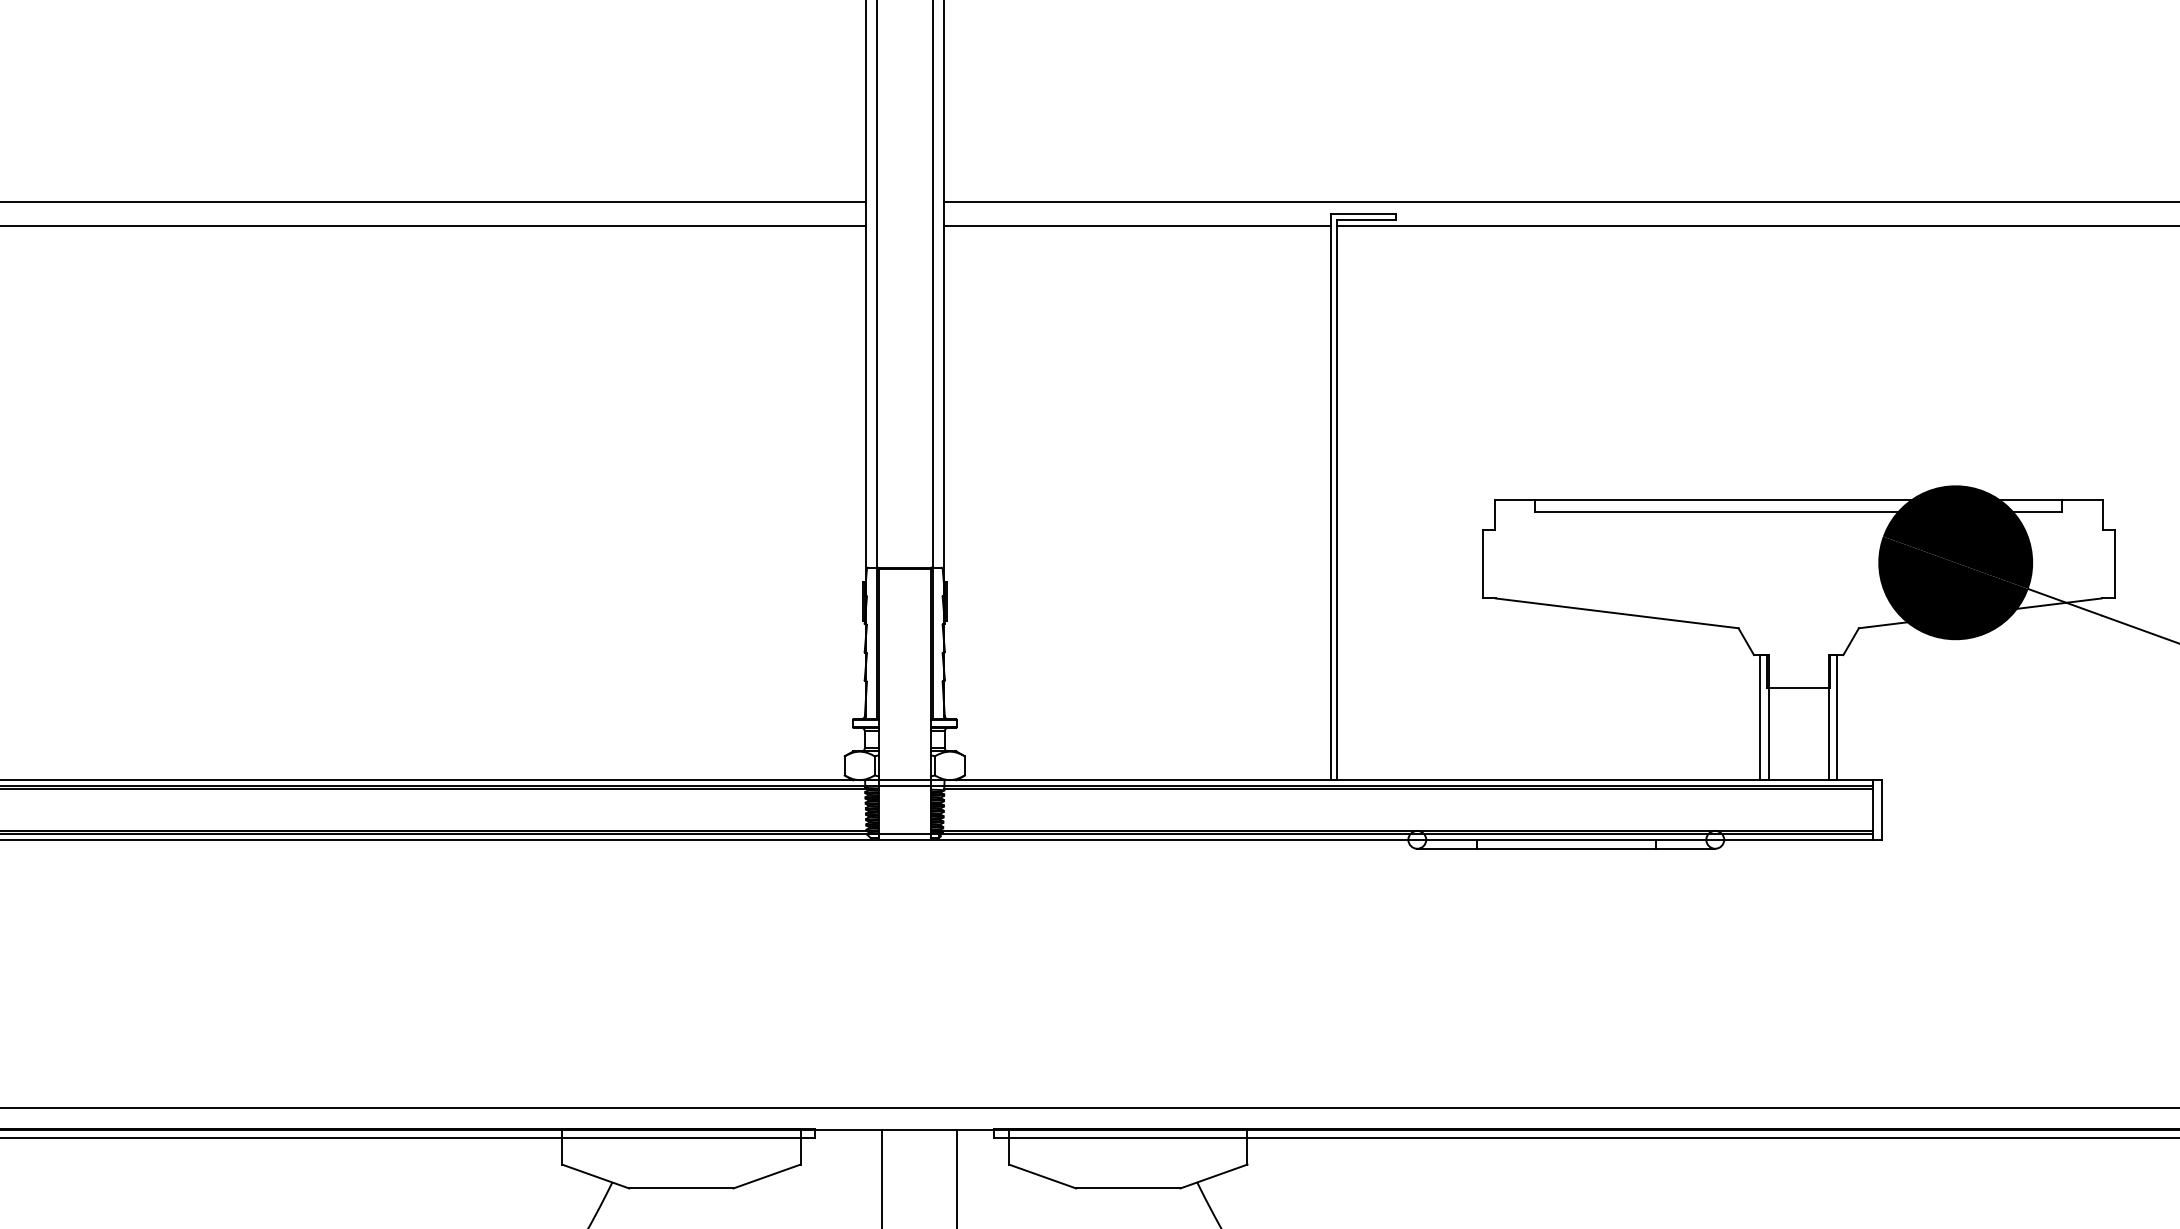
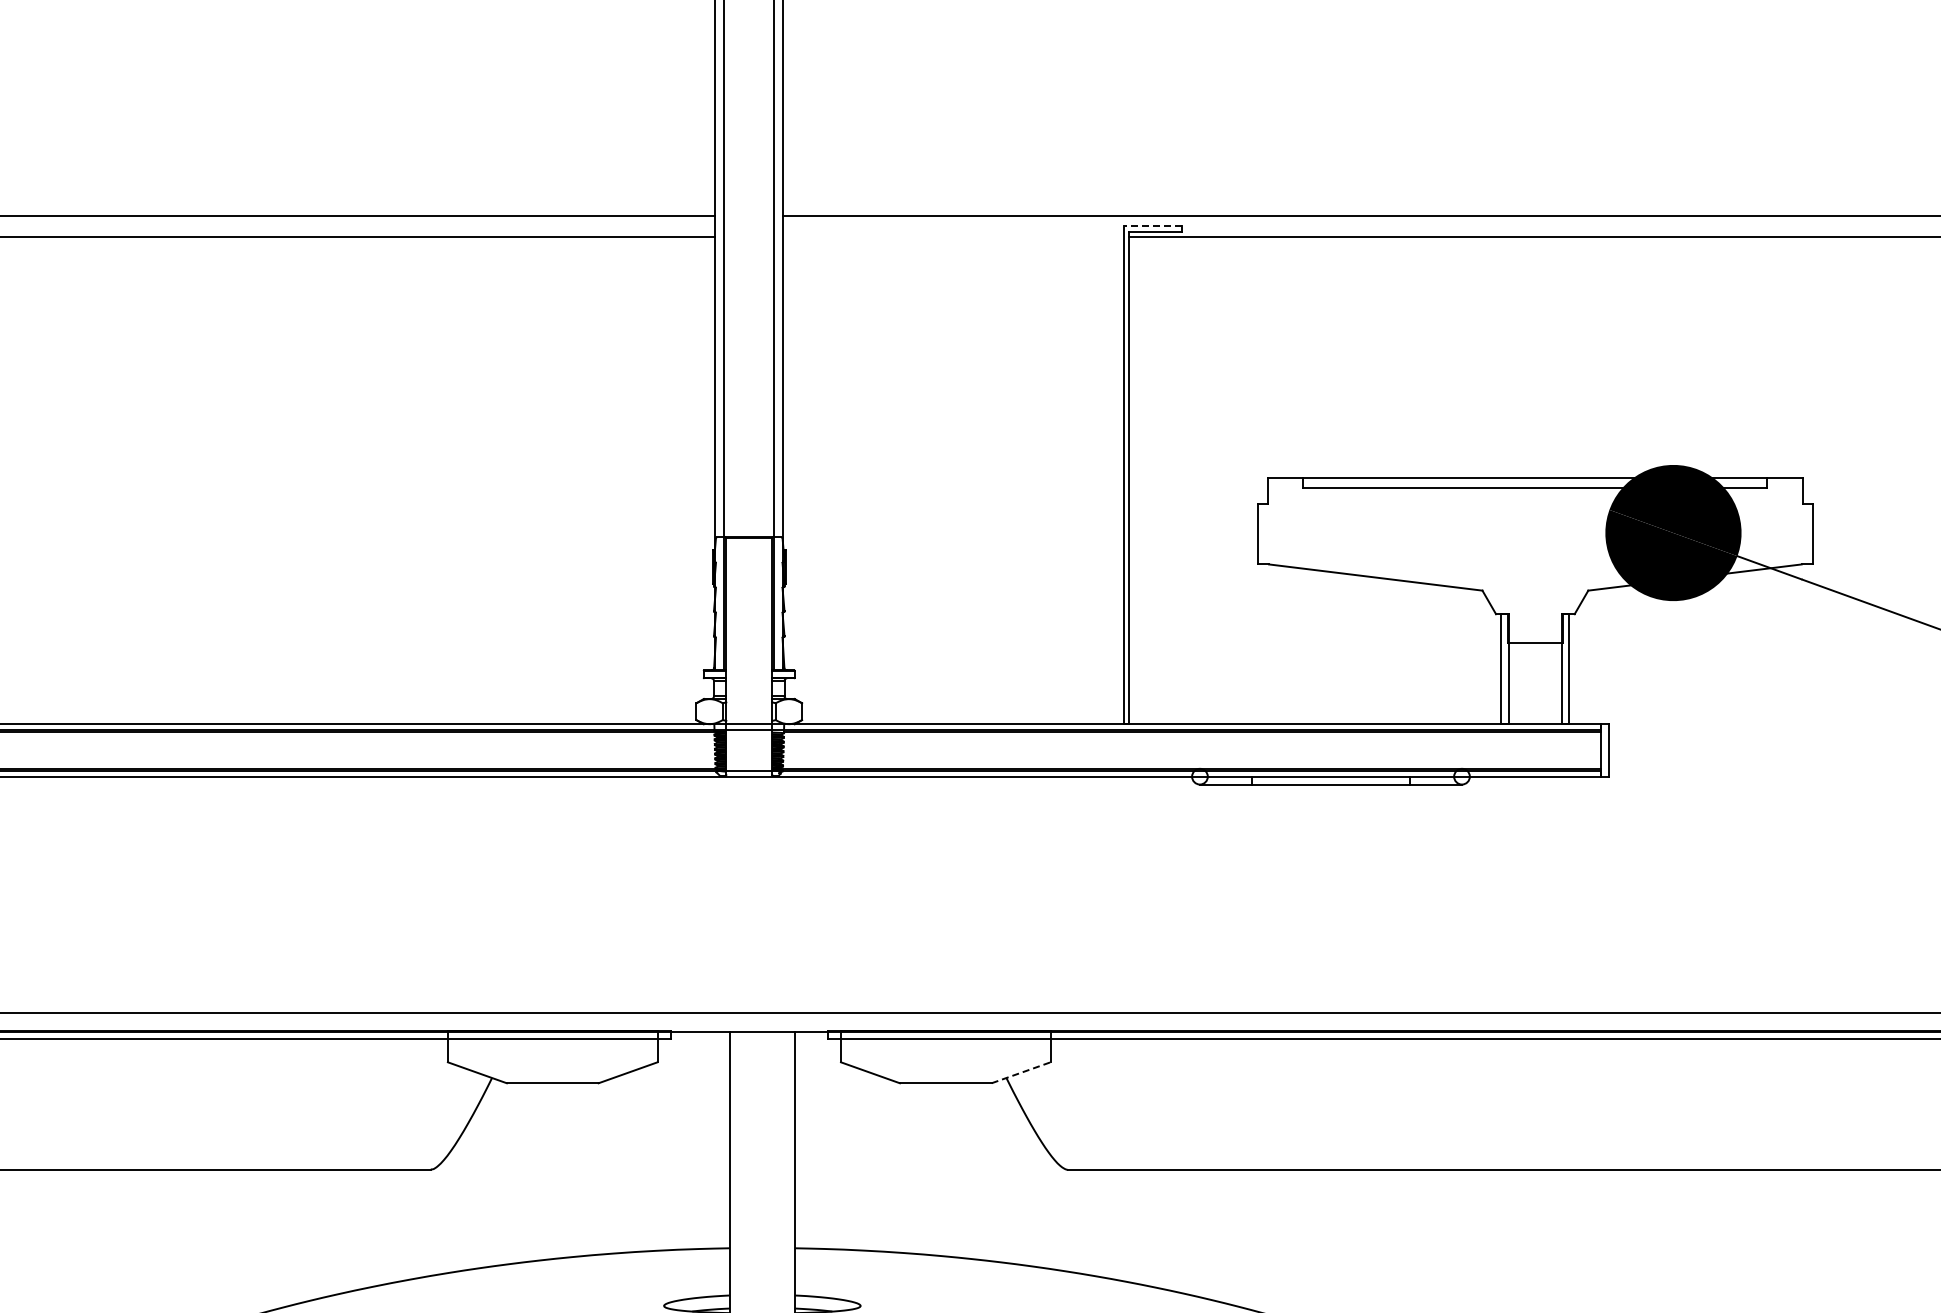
line: (1363, 214) -> (1152, 226), solid -> dashed
line: (1137, 225) -> (953, 236), removed
line: (1214, 1176) -> (1021, 1072), solid -> dashed

